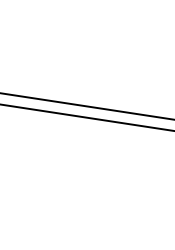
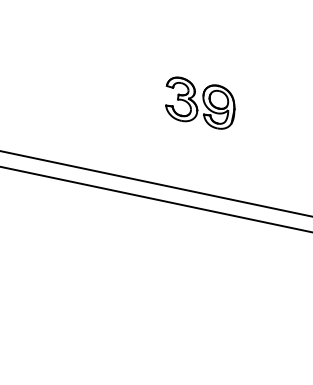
part: (84, 40) -> (200, 102), added

